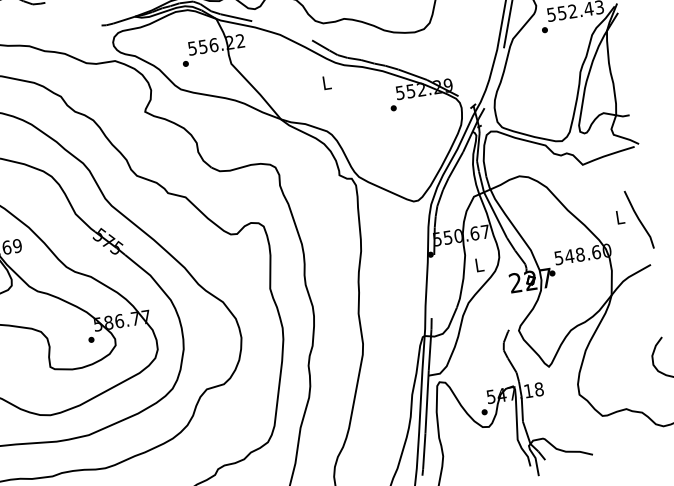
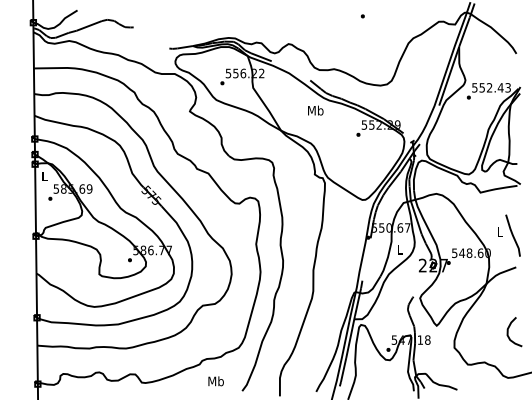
text: (326, 82) -> (315, 110), L -> Mb

